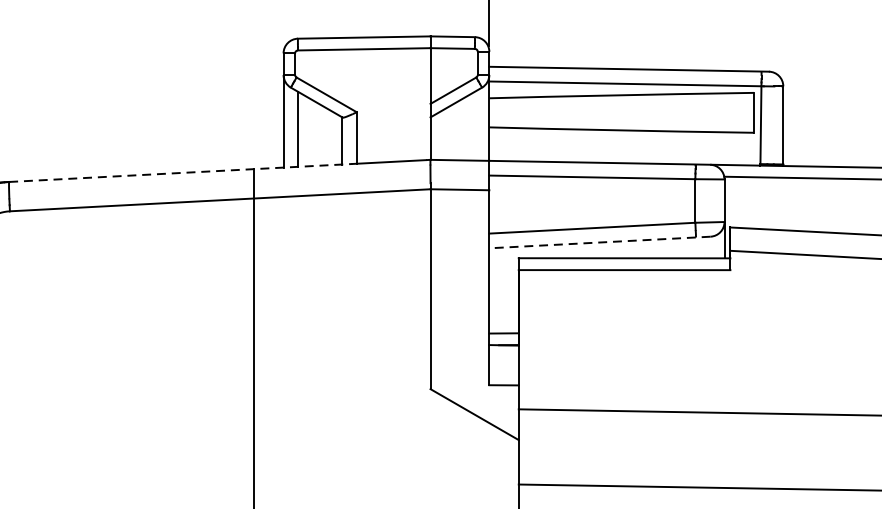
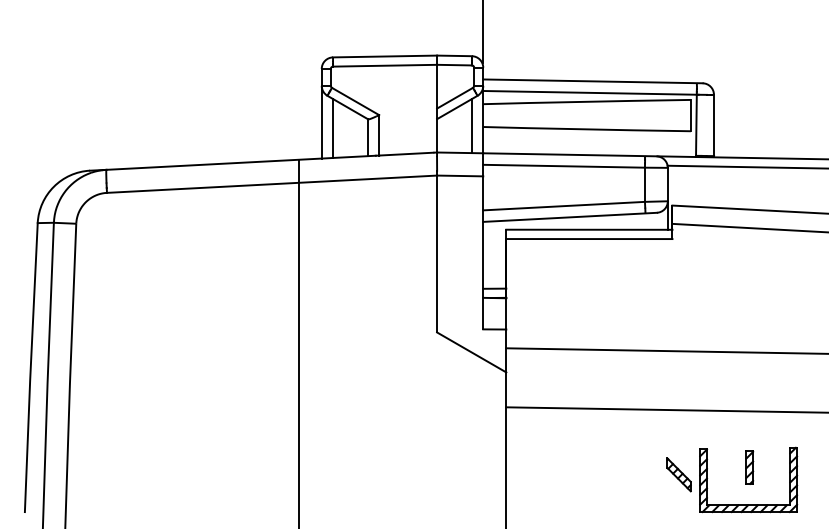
line: (474, 126) -> (471, 126), added
line: (181, 172) -> (241, 162), dashed -> solid
line: (600, 242) -> (570, 217), dashed -> solid

